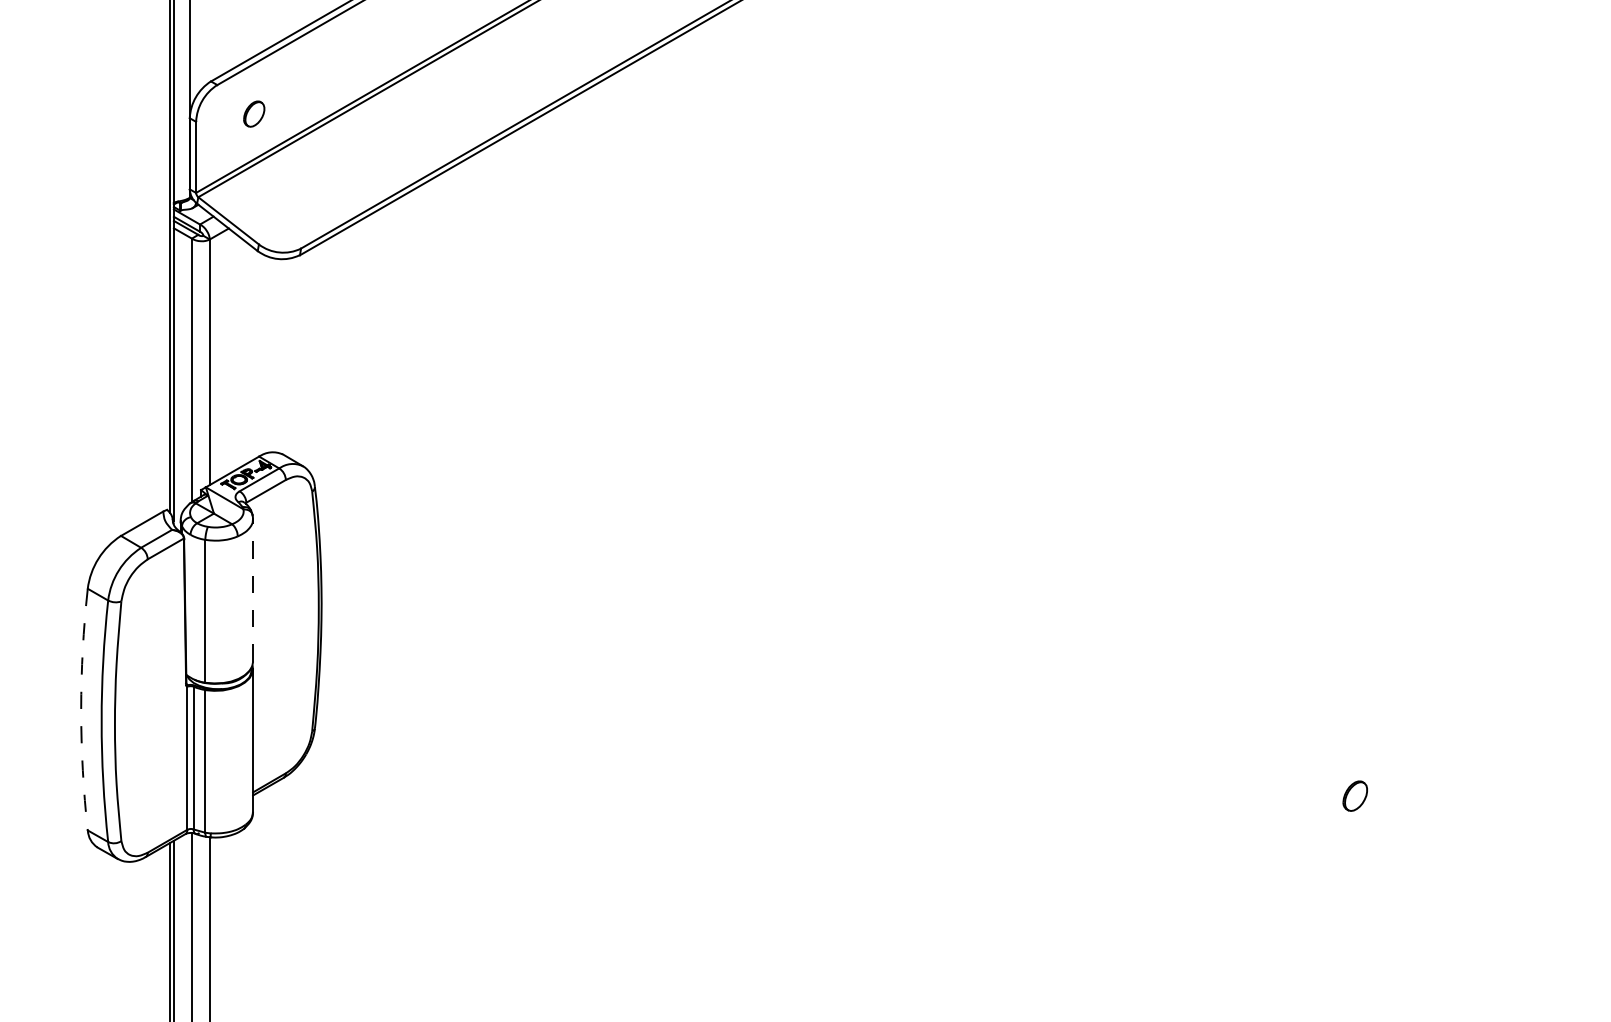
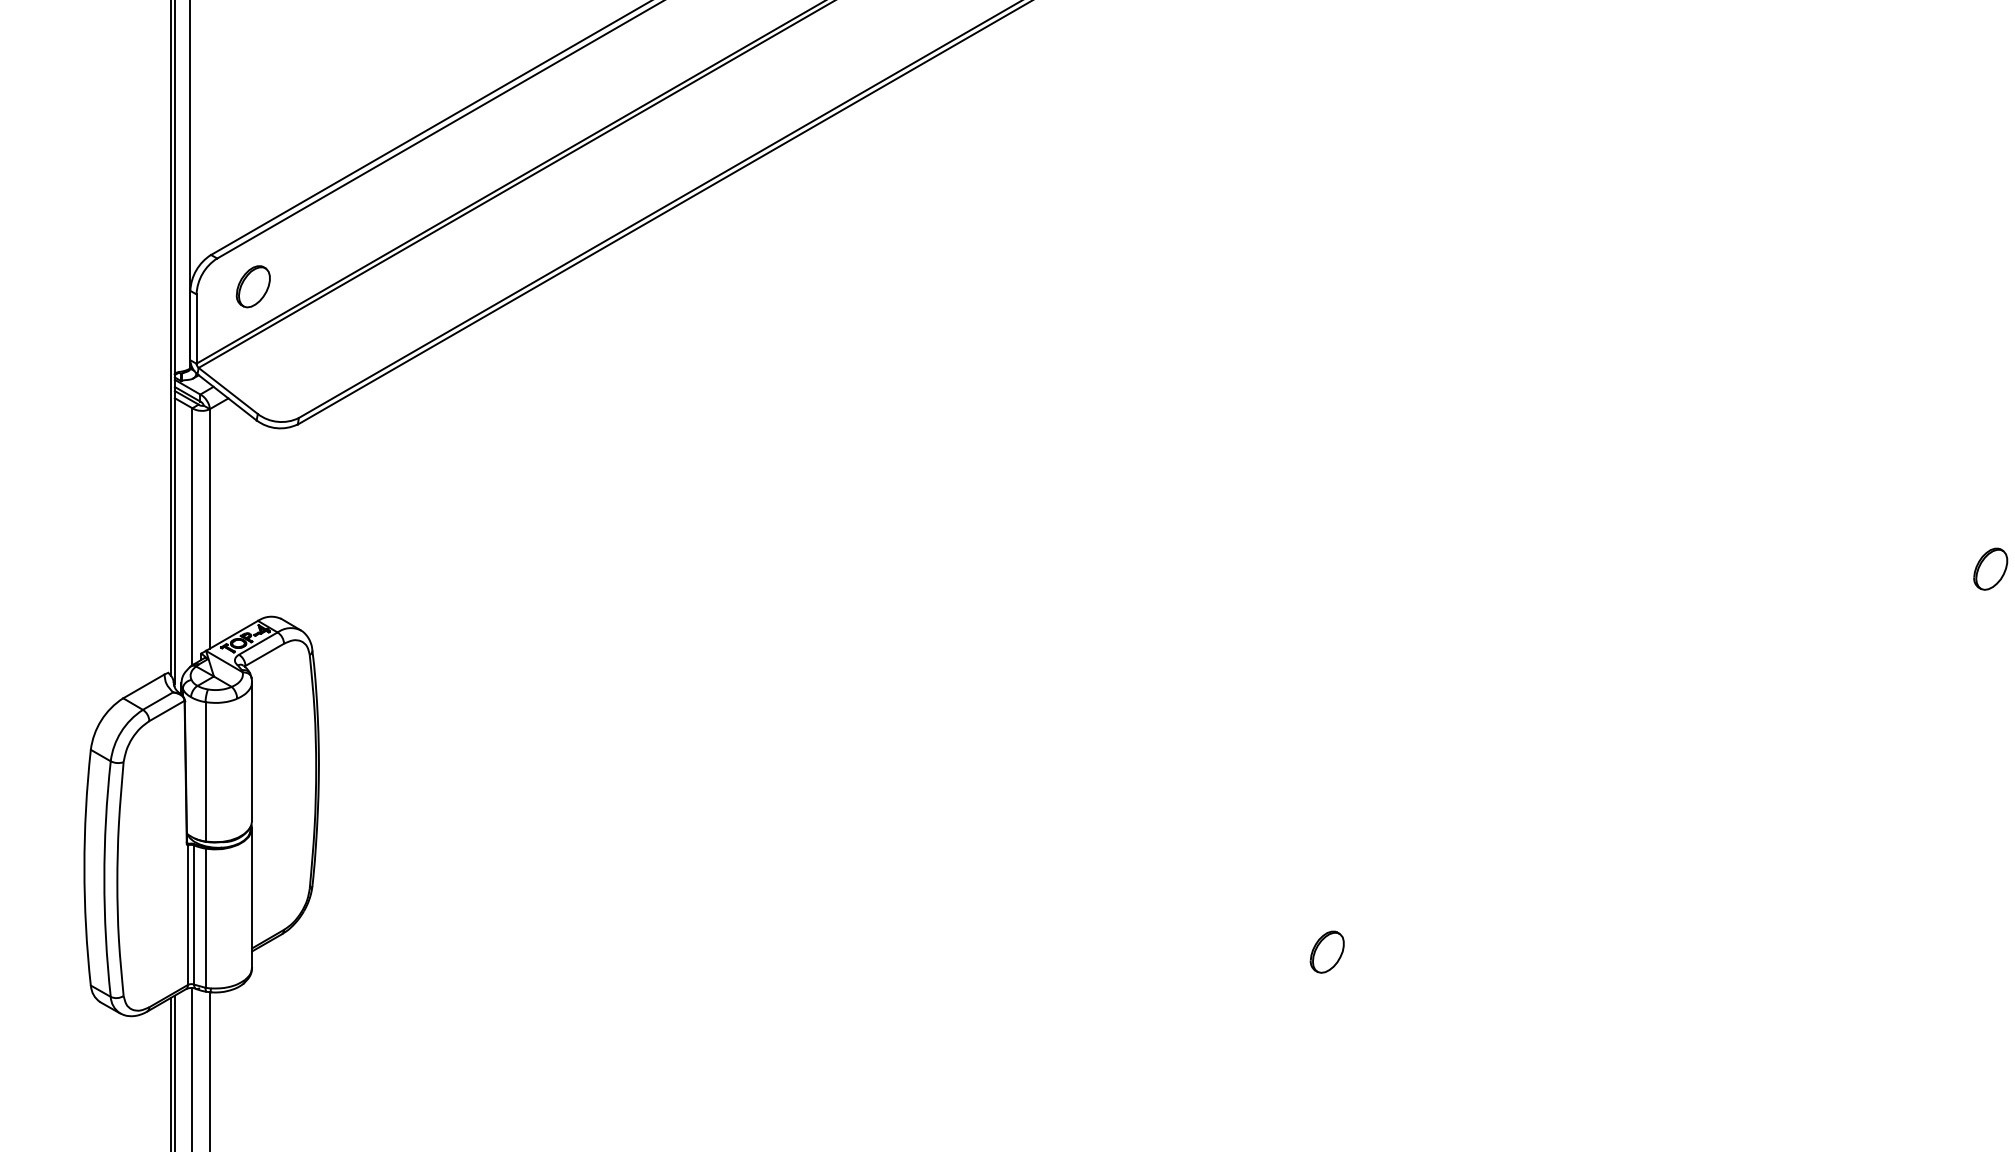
part: (253, 113) -> (252, 286), size x1.67
line: (253, 590) -> (252, 751), dashed -> solid
arc: (81, 709) -> (84, 867), dashed -> solid
part: (1354, 795) -> (1326, 951), size x1.43

